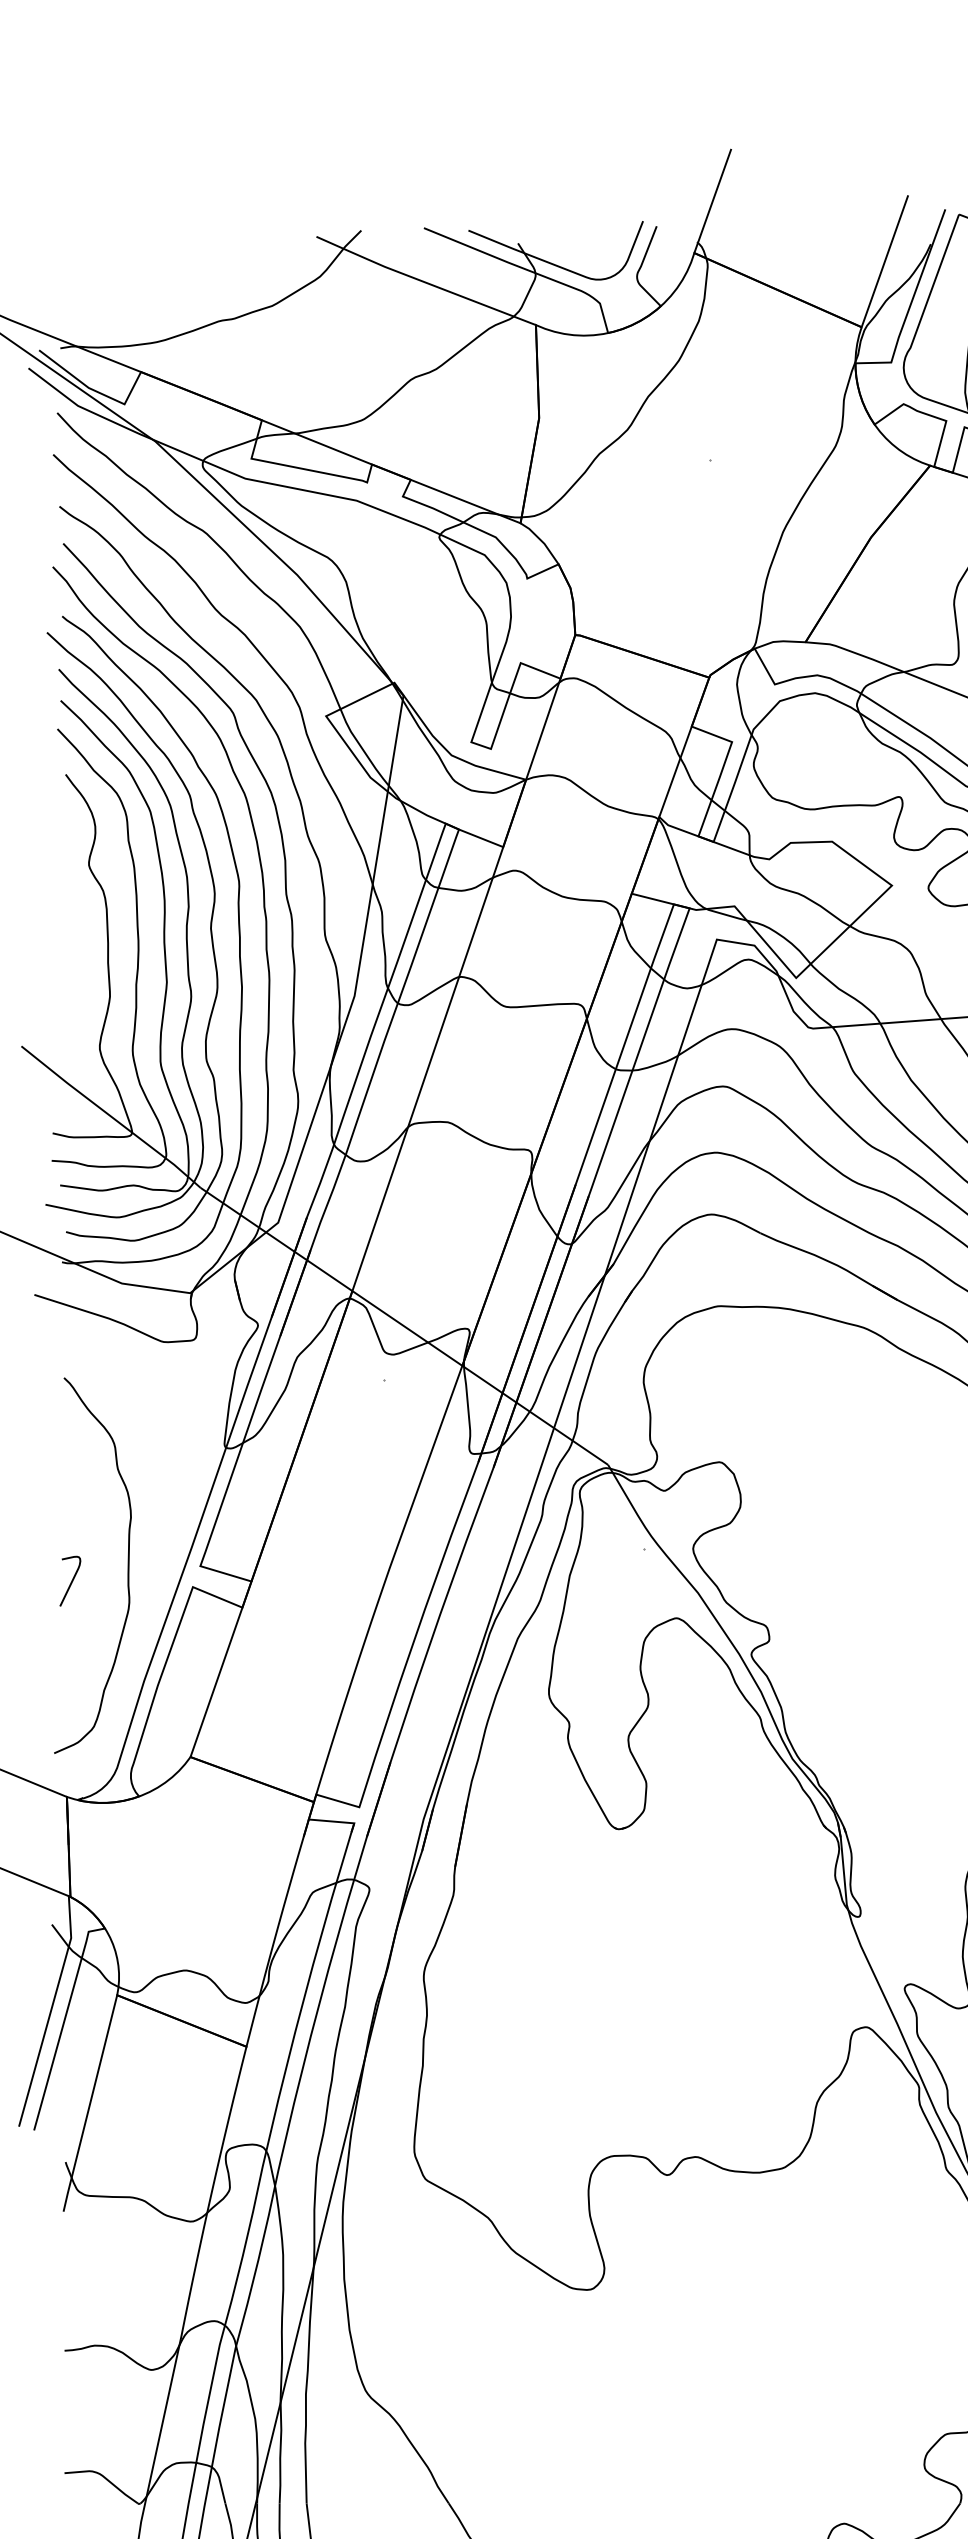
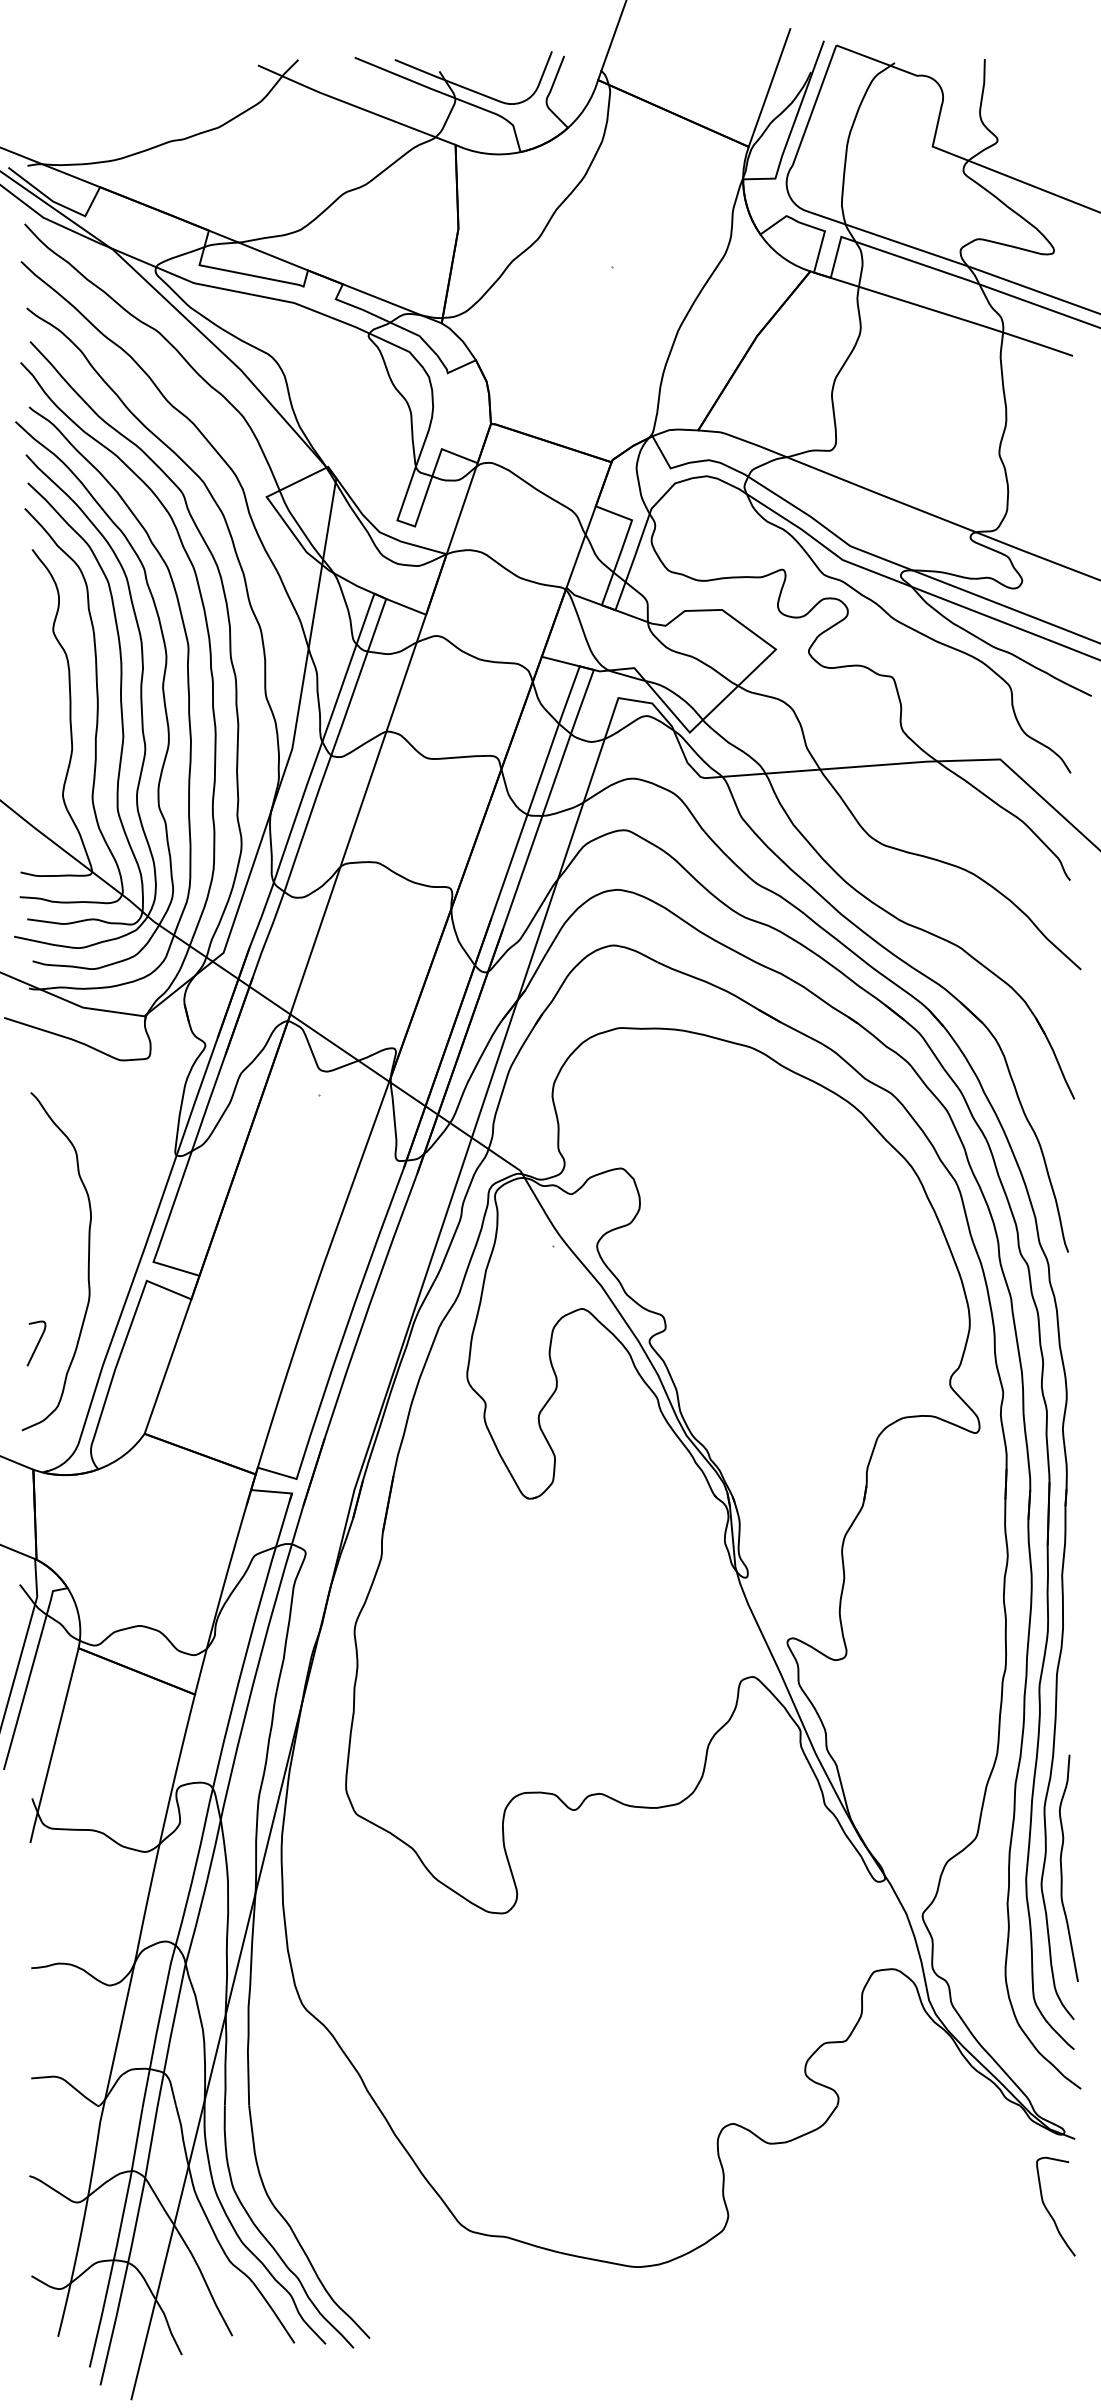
curve: (71, 1581) -> (37, 1343), moved

